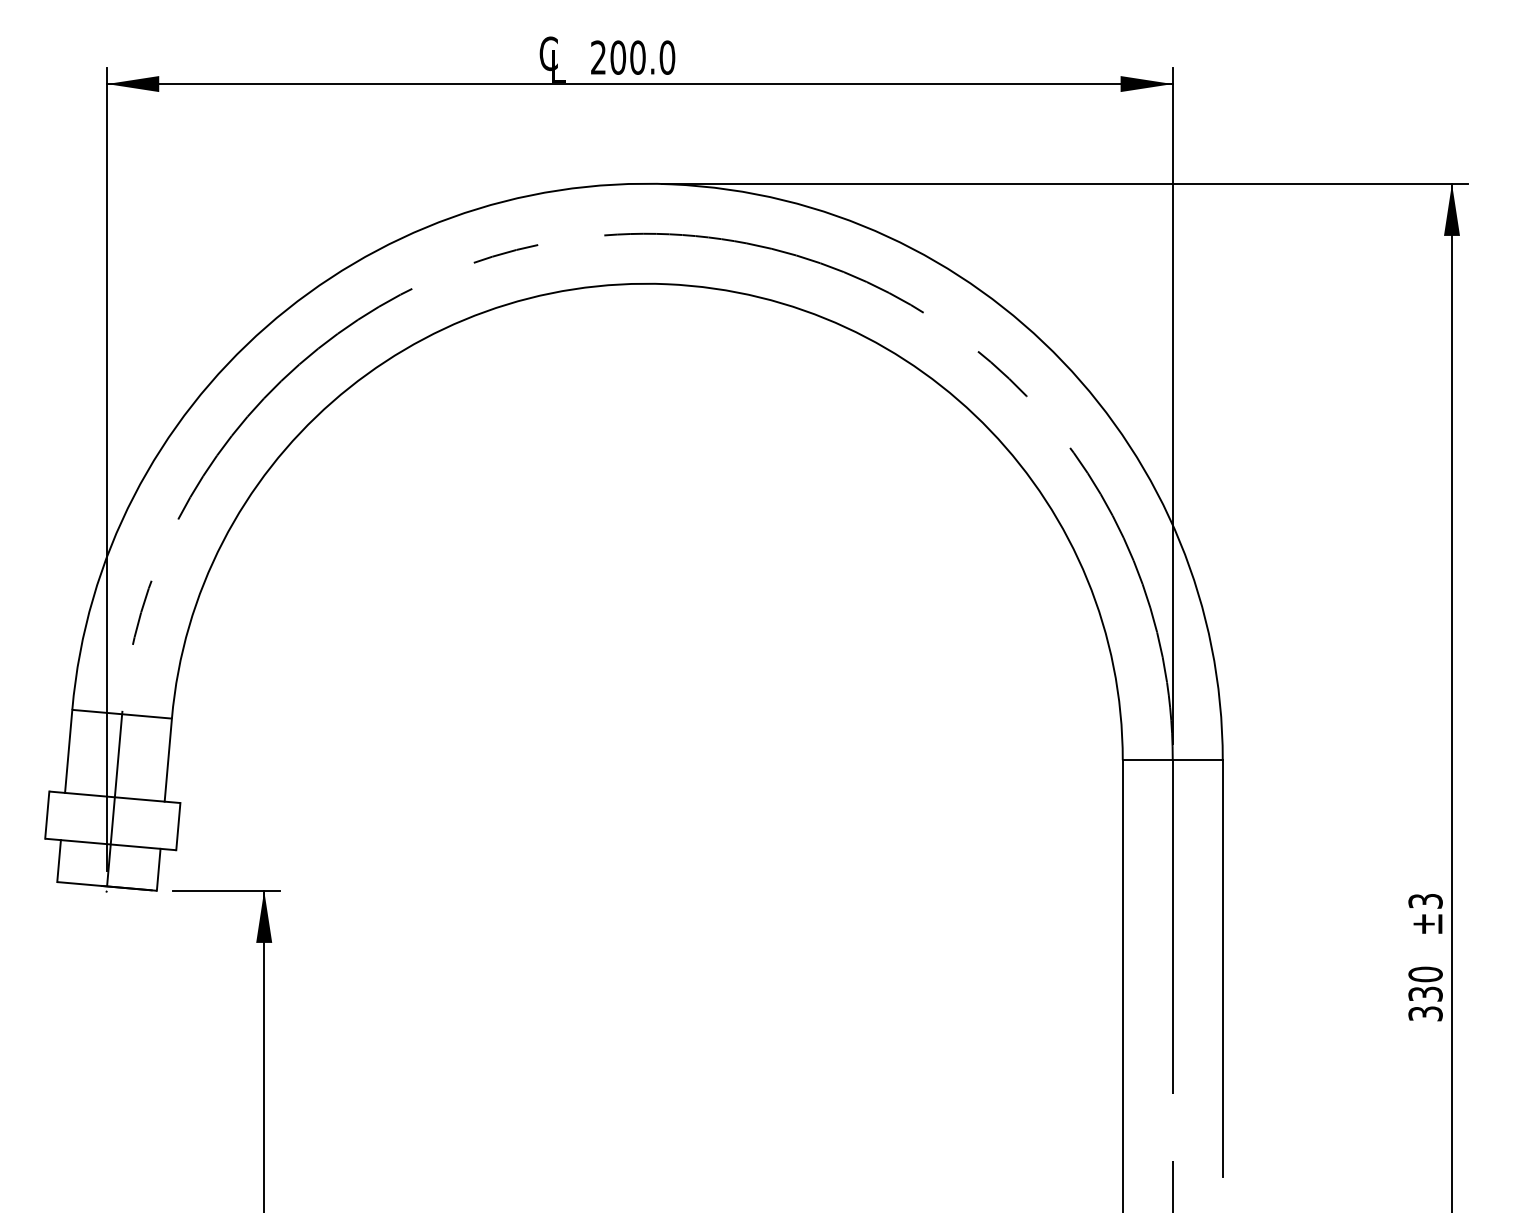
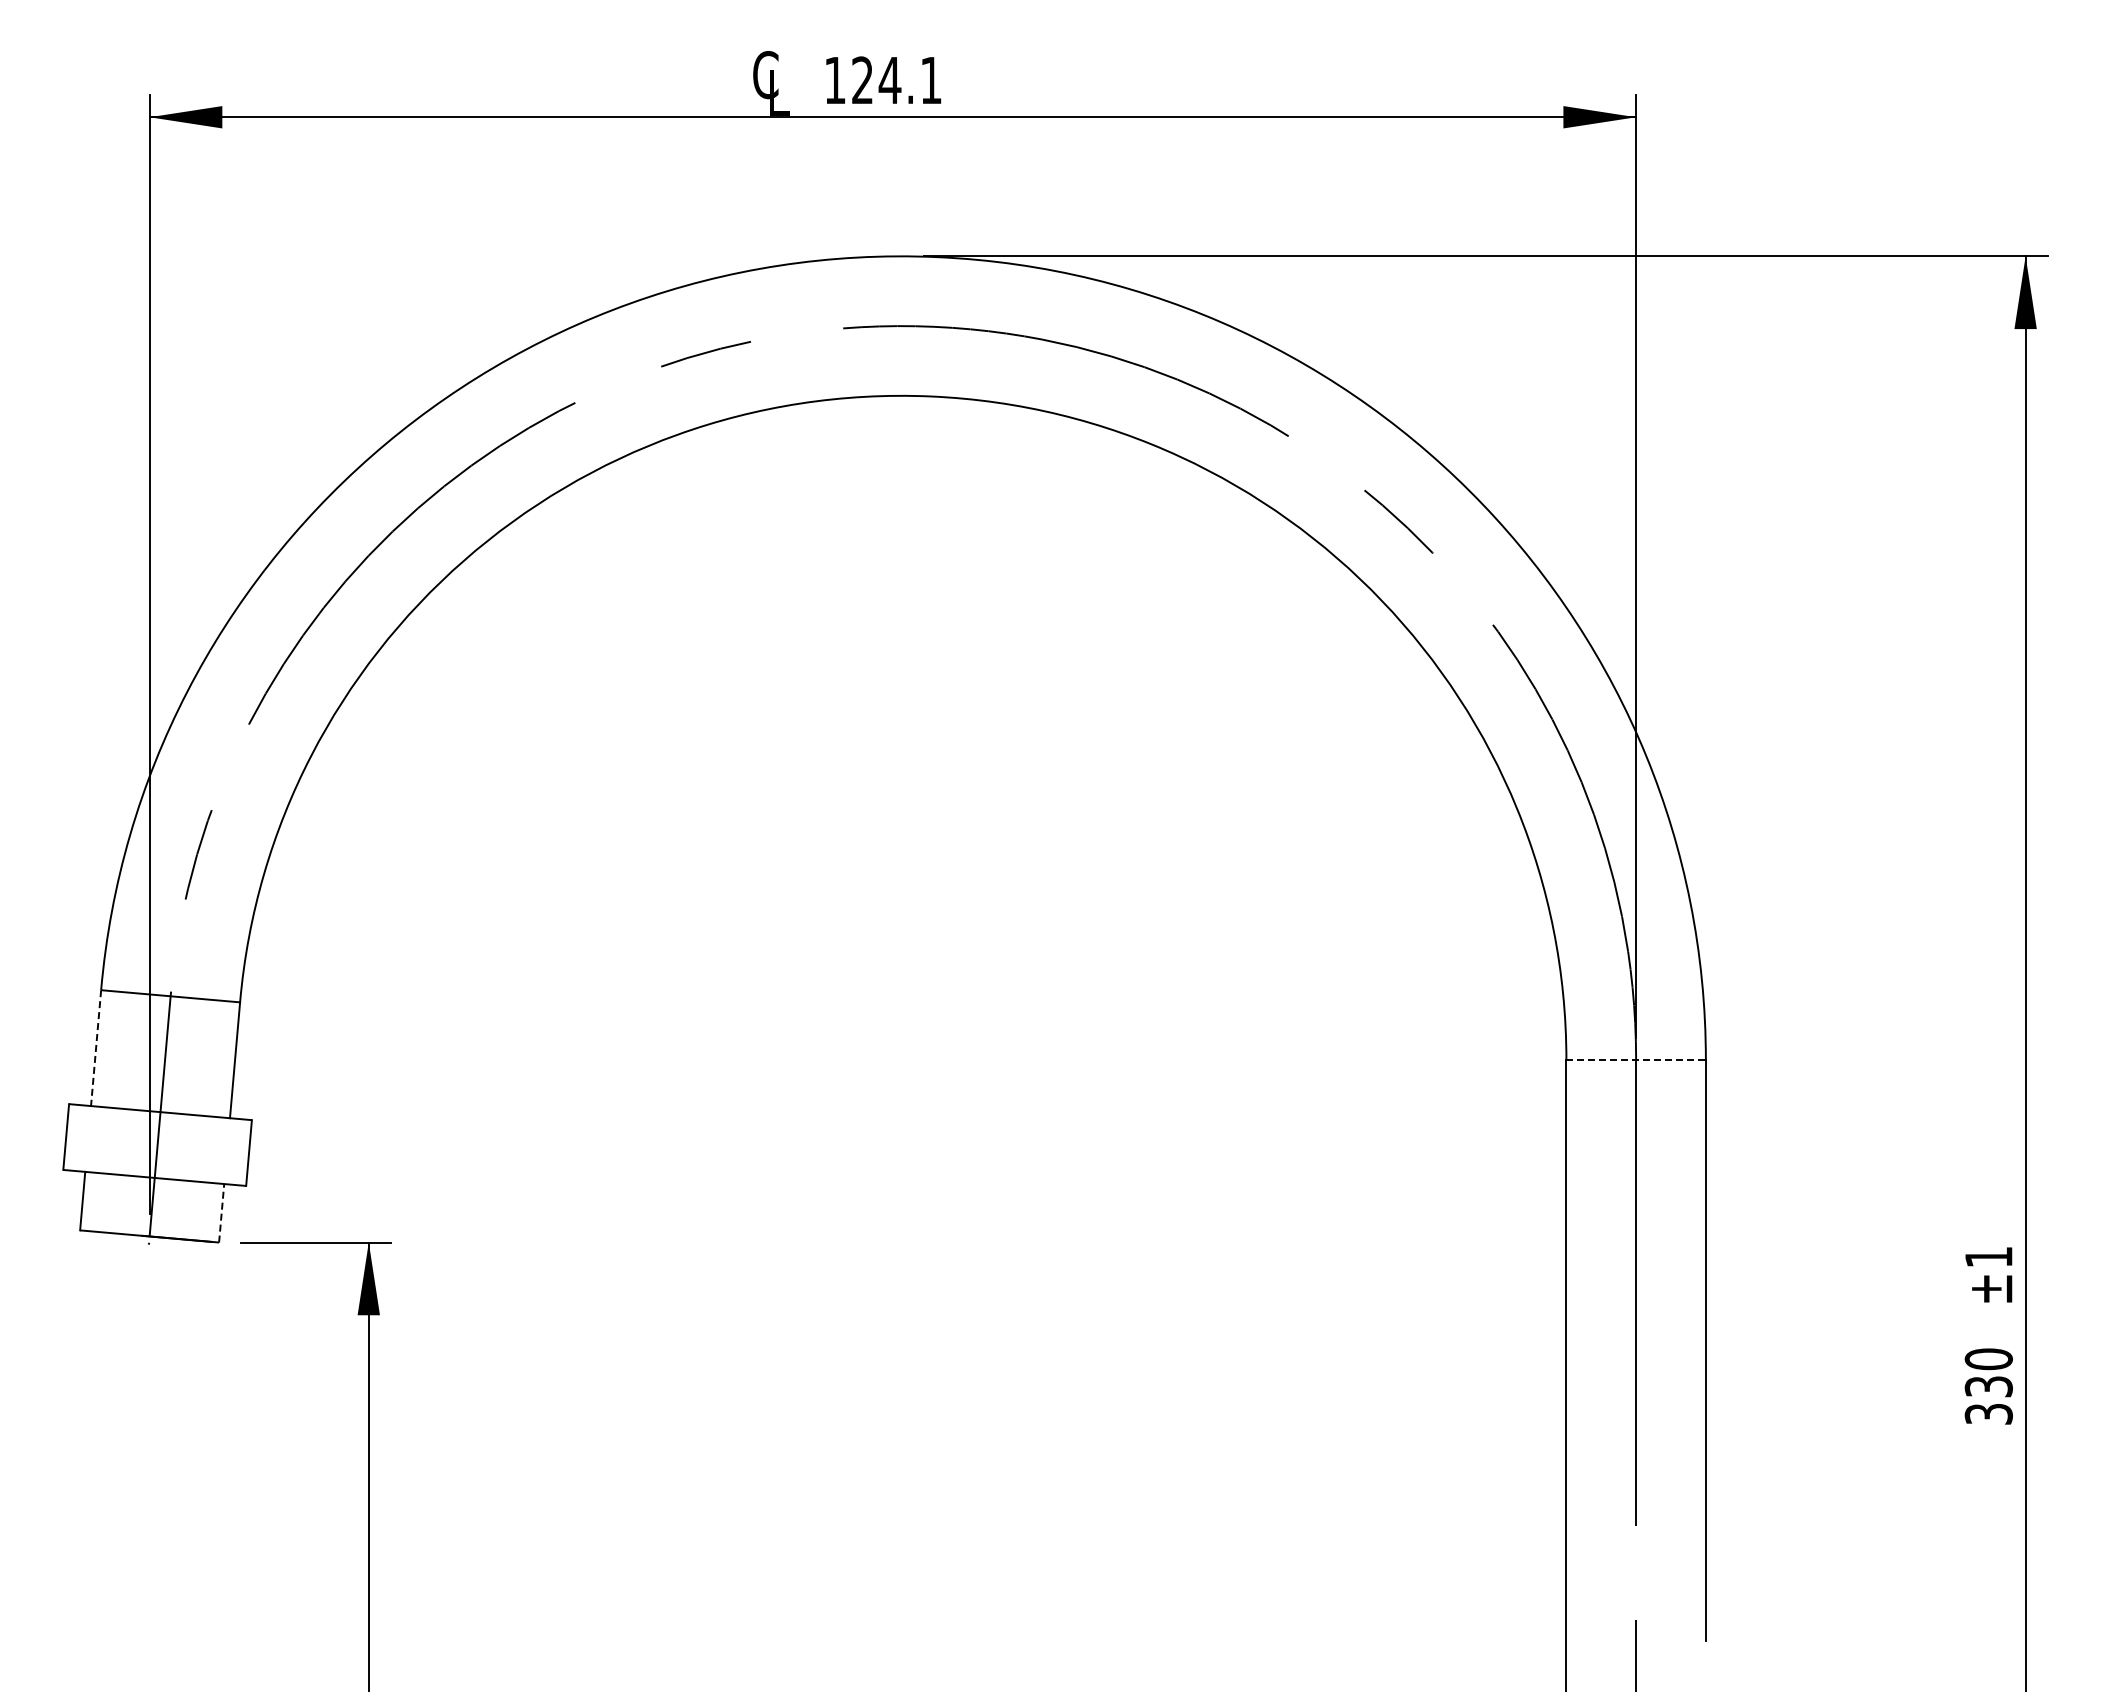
text: (633, 57) -> (883, 80), 200.0 -> 124.1
line: (68, 751) -> (96, 1048), solid -> dashed
line: (1173, 760) -> (1636, 1060), solid -> dashed
line: (158, 869) -> (221, 1212), solid -> dashed
text: (1425, 901) -> (1988, 1257), ±3 -> ±1

